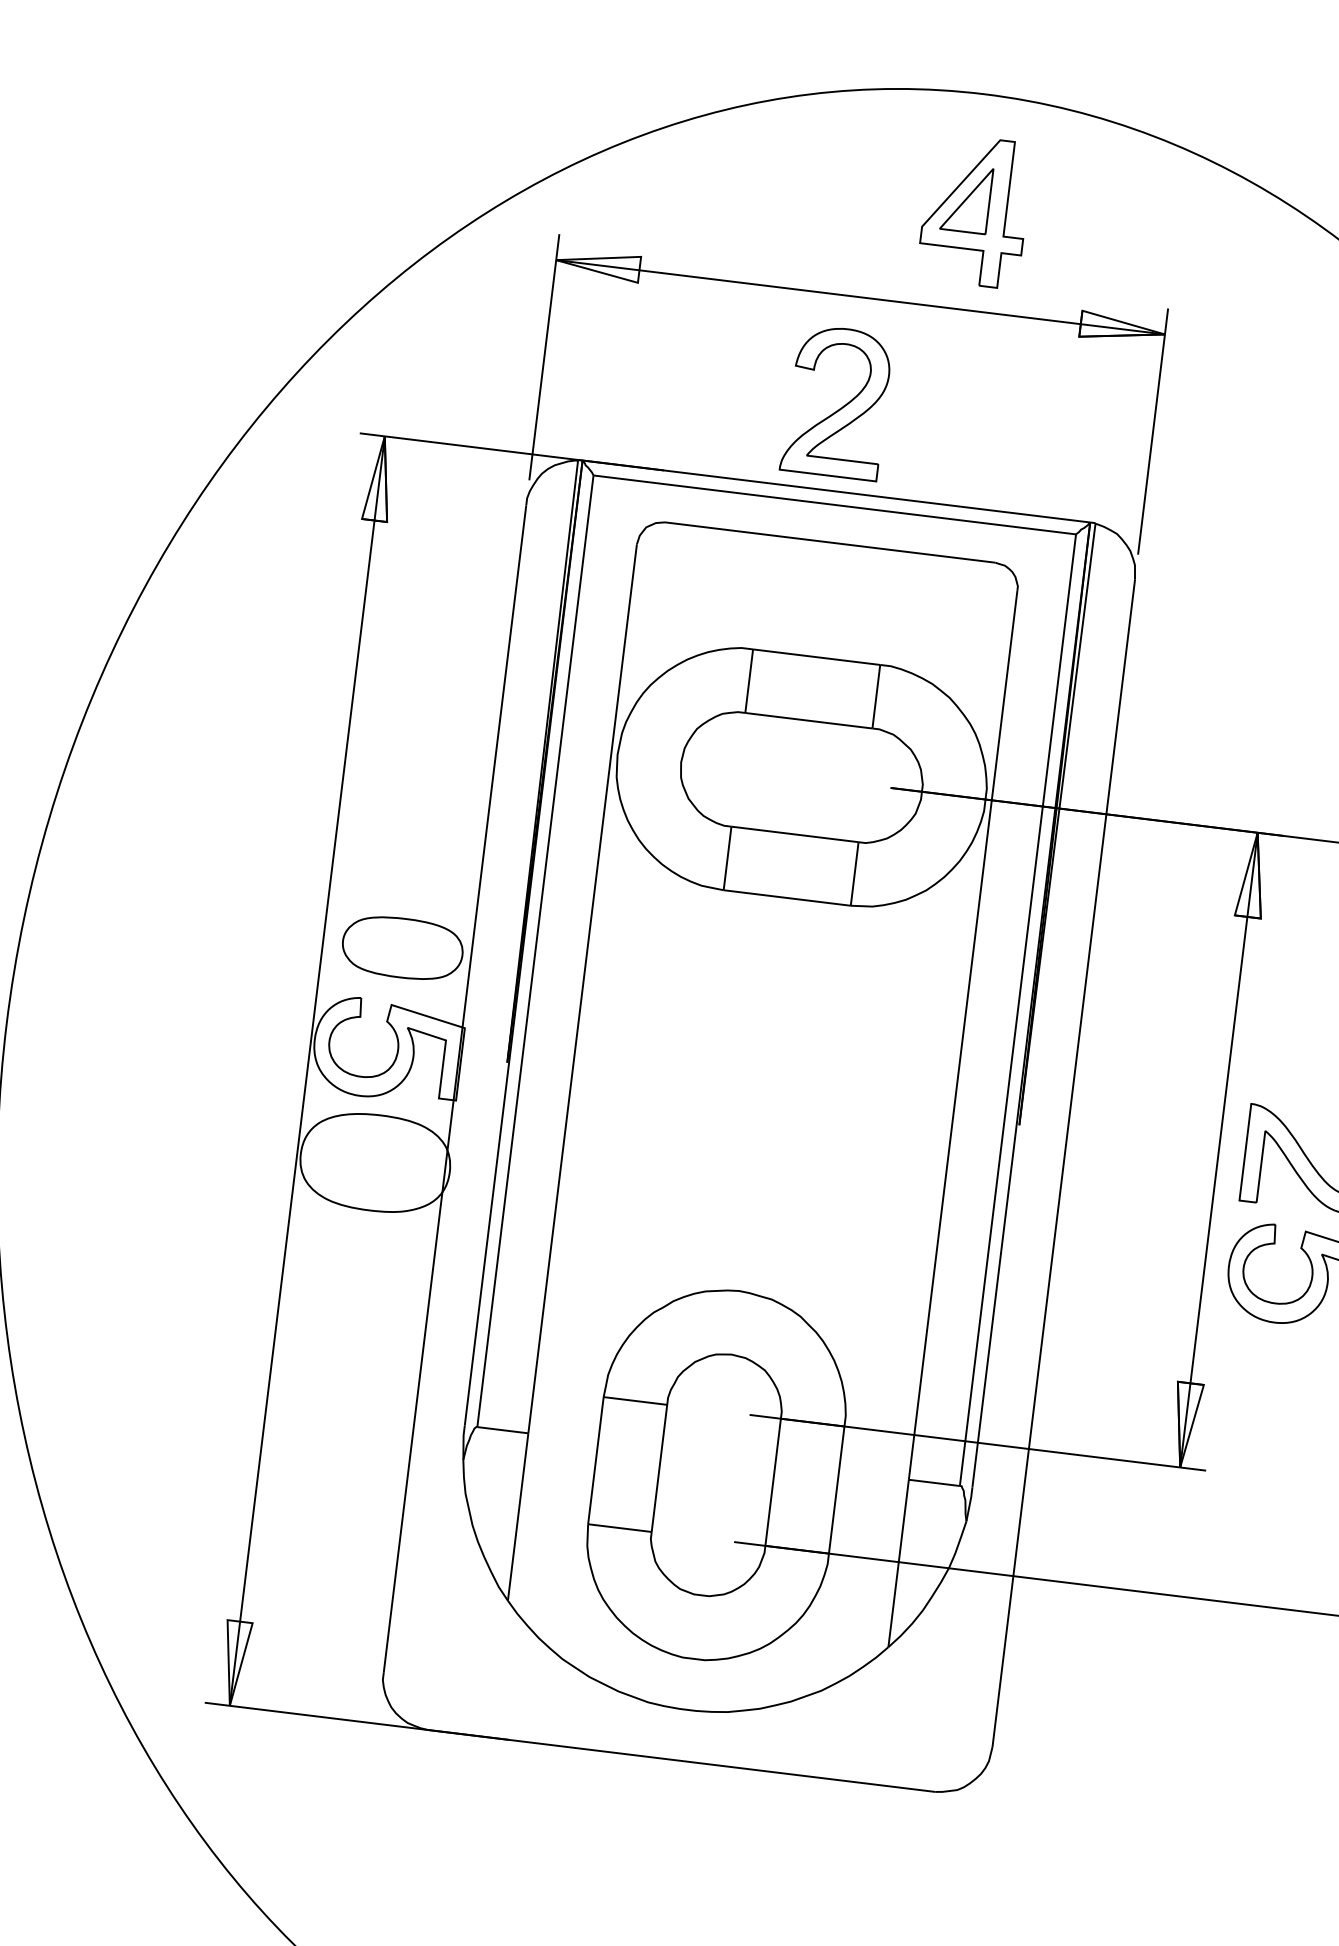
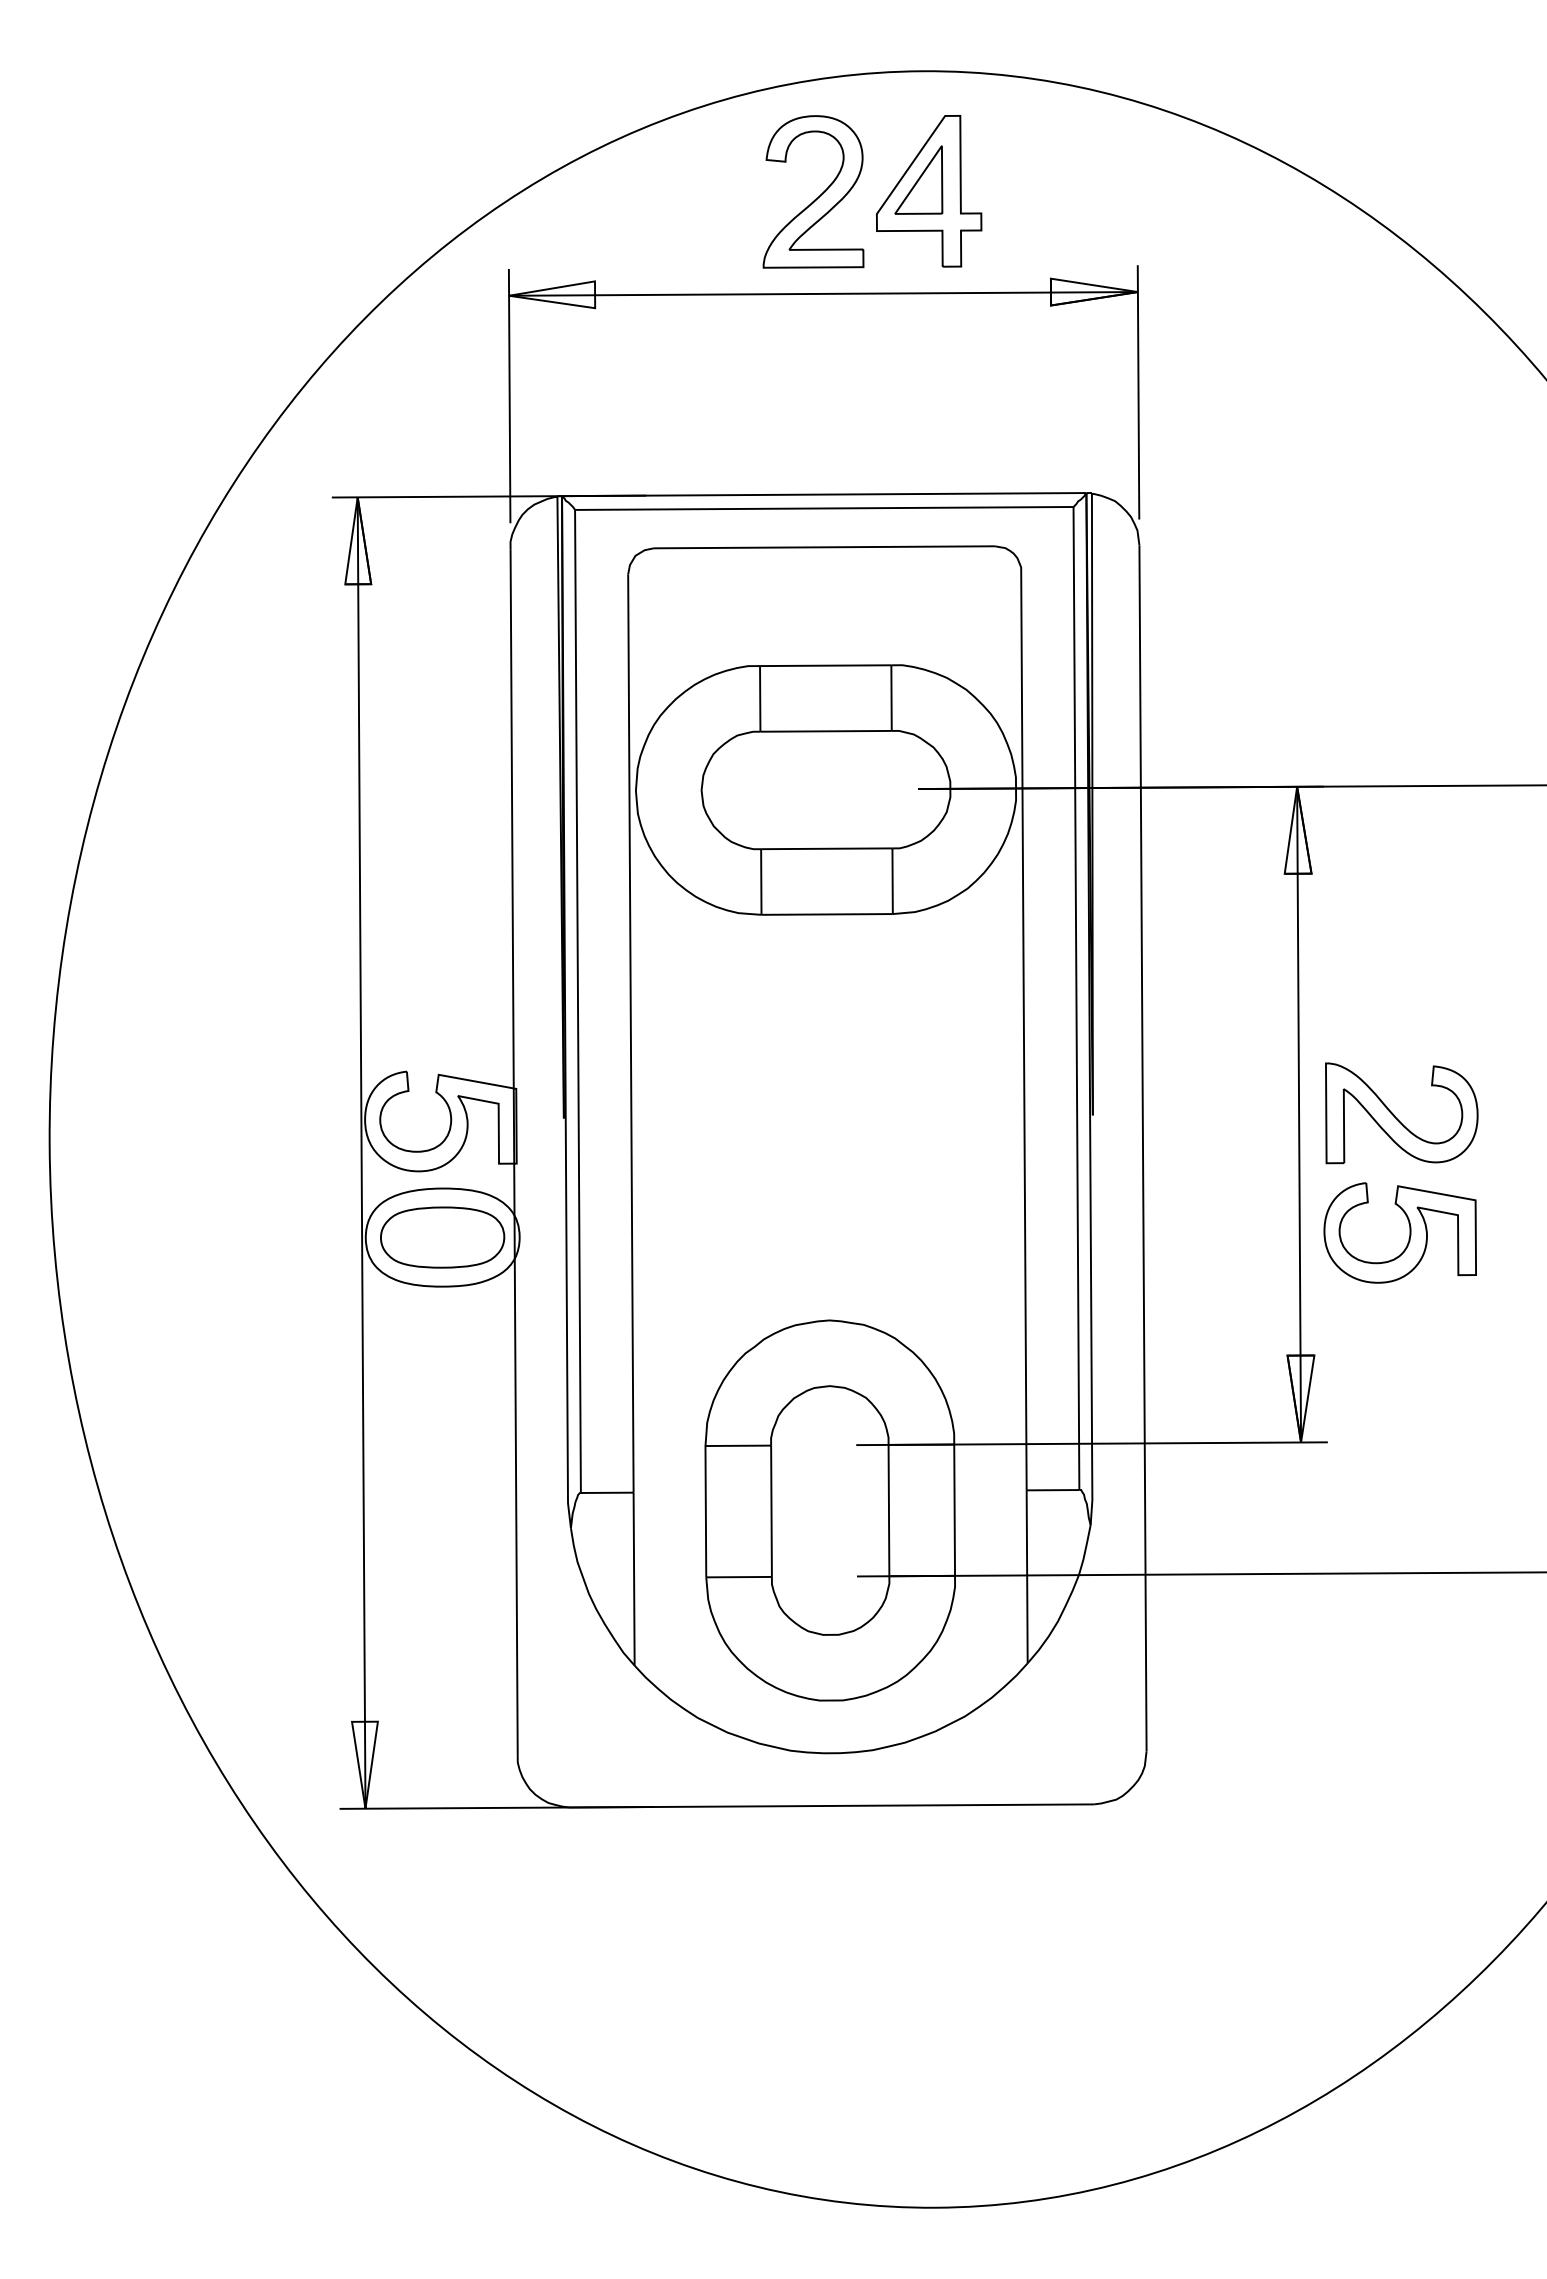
part: (841, 407) -> (818, 196), moved
part: (402, 948) -> (442, 1237), moved

